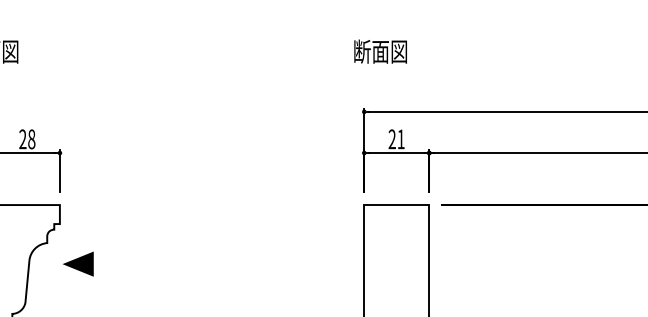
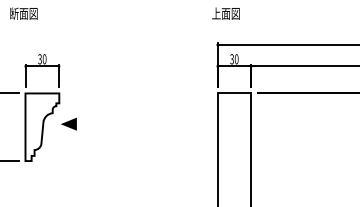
text: (362, 51) -> (216, 13), 断面図 -> 上面図
text: (27, 139) -> (42, 59), 28 -> 30
text: (396, 139) -> (234, 59), 21 -> 30

